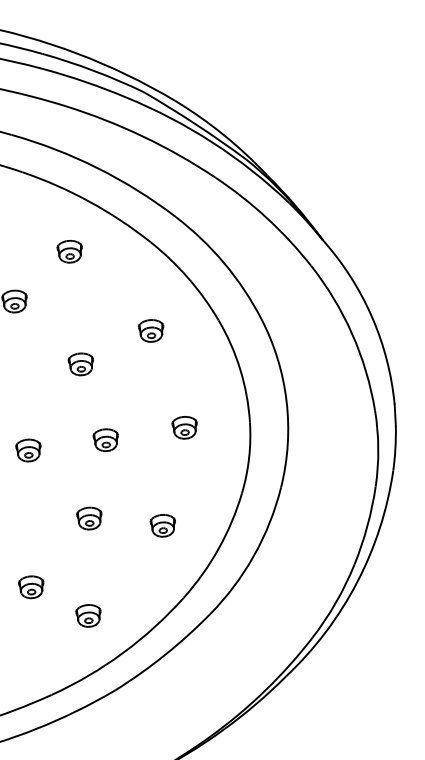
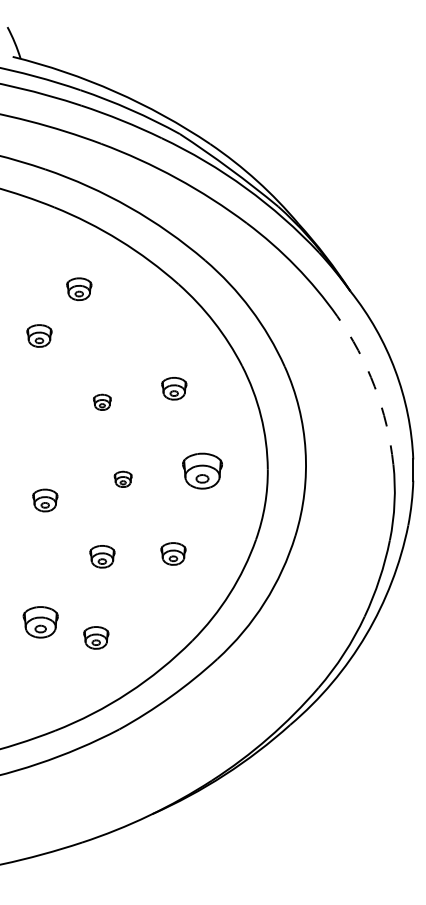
part: (70, 251) -> (79, 289), moved
part: (151, 330) -> (174, 388), moved
arc: (351, 333) -> (374, 386), solid -> dashed
part: (81, 364) -> (102, 402), size x0.7
part: (184, 428) -> (202, 471), size x1.6
part: (106, 440) -> (123, 479), size x0.7
part: (28, 450) -> (45, 500), moved
part: (163, 525) -> (173, 553), moved
part: (31, 586) -> (40, 621), size x1.4
part: (88, 615) -> (96, 637), moved

